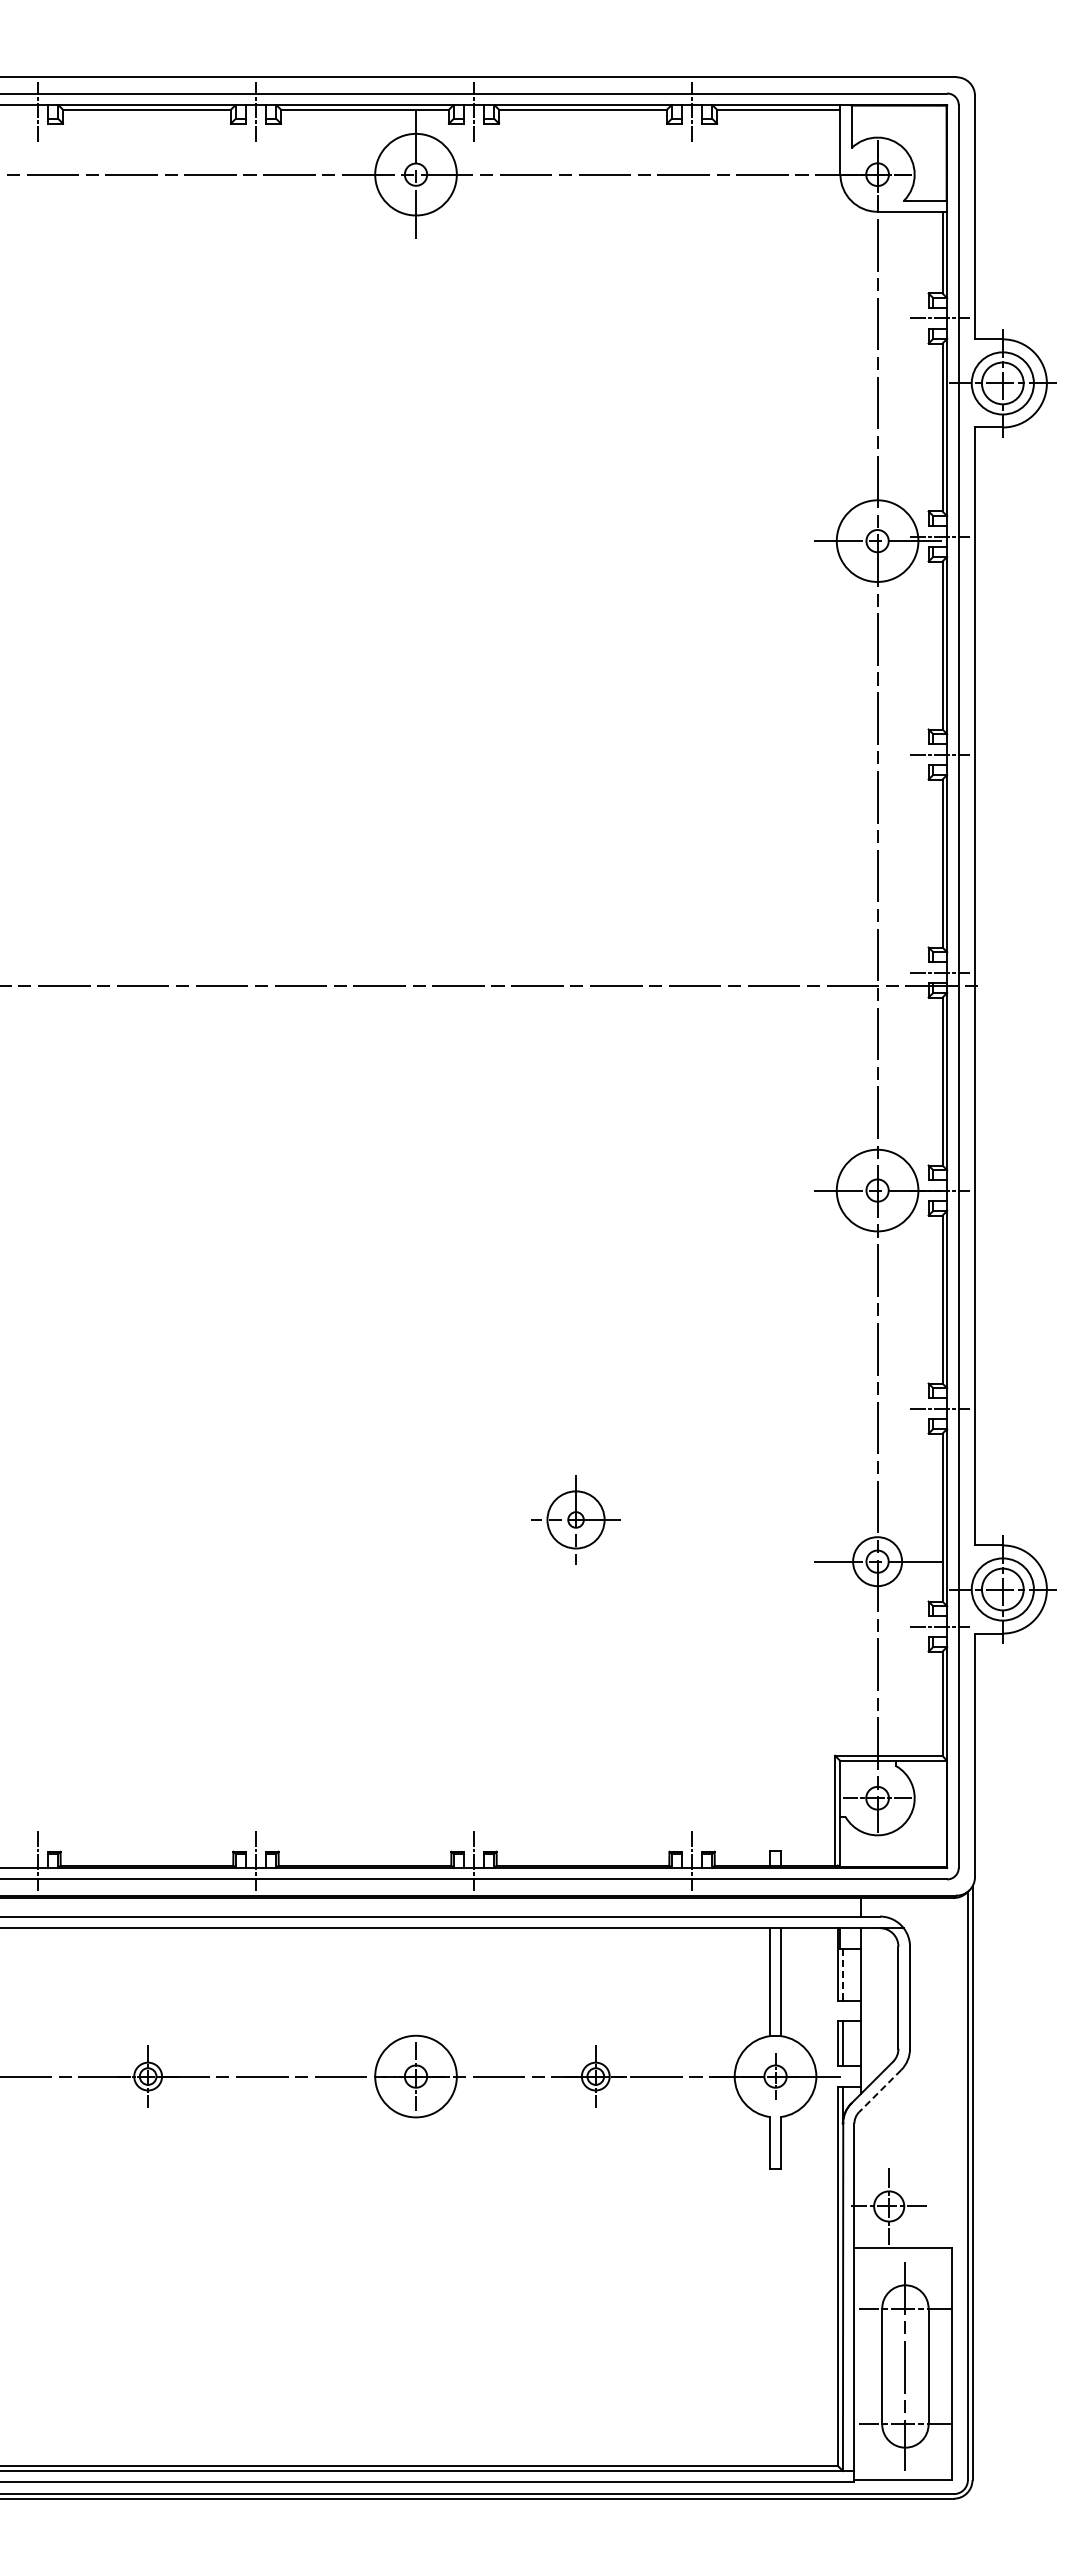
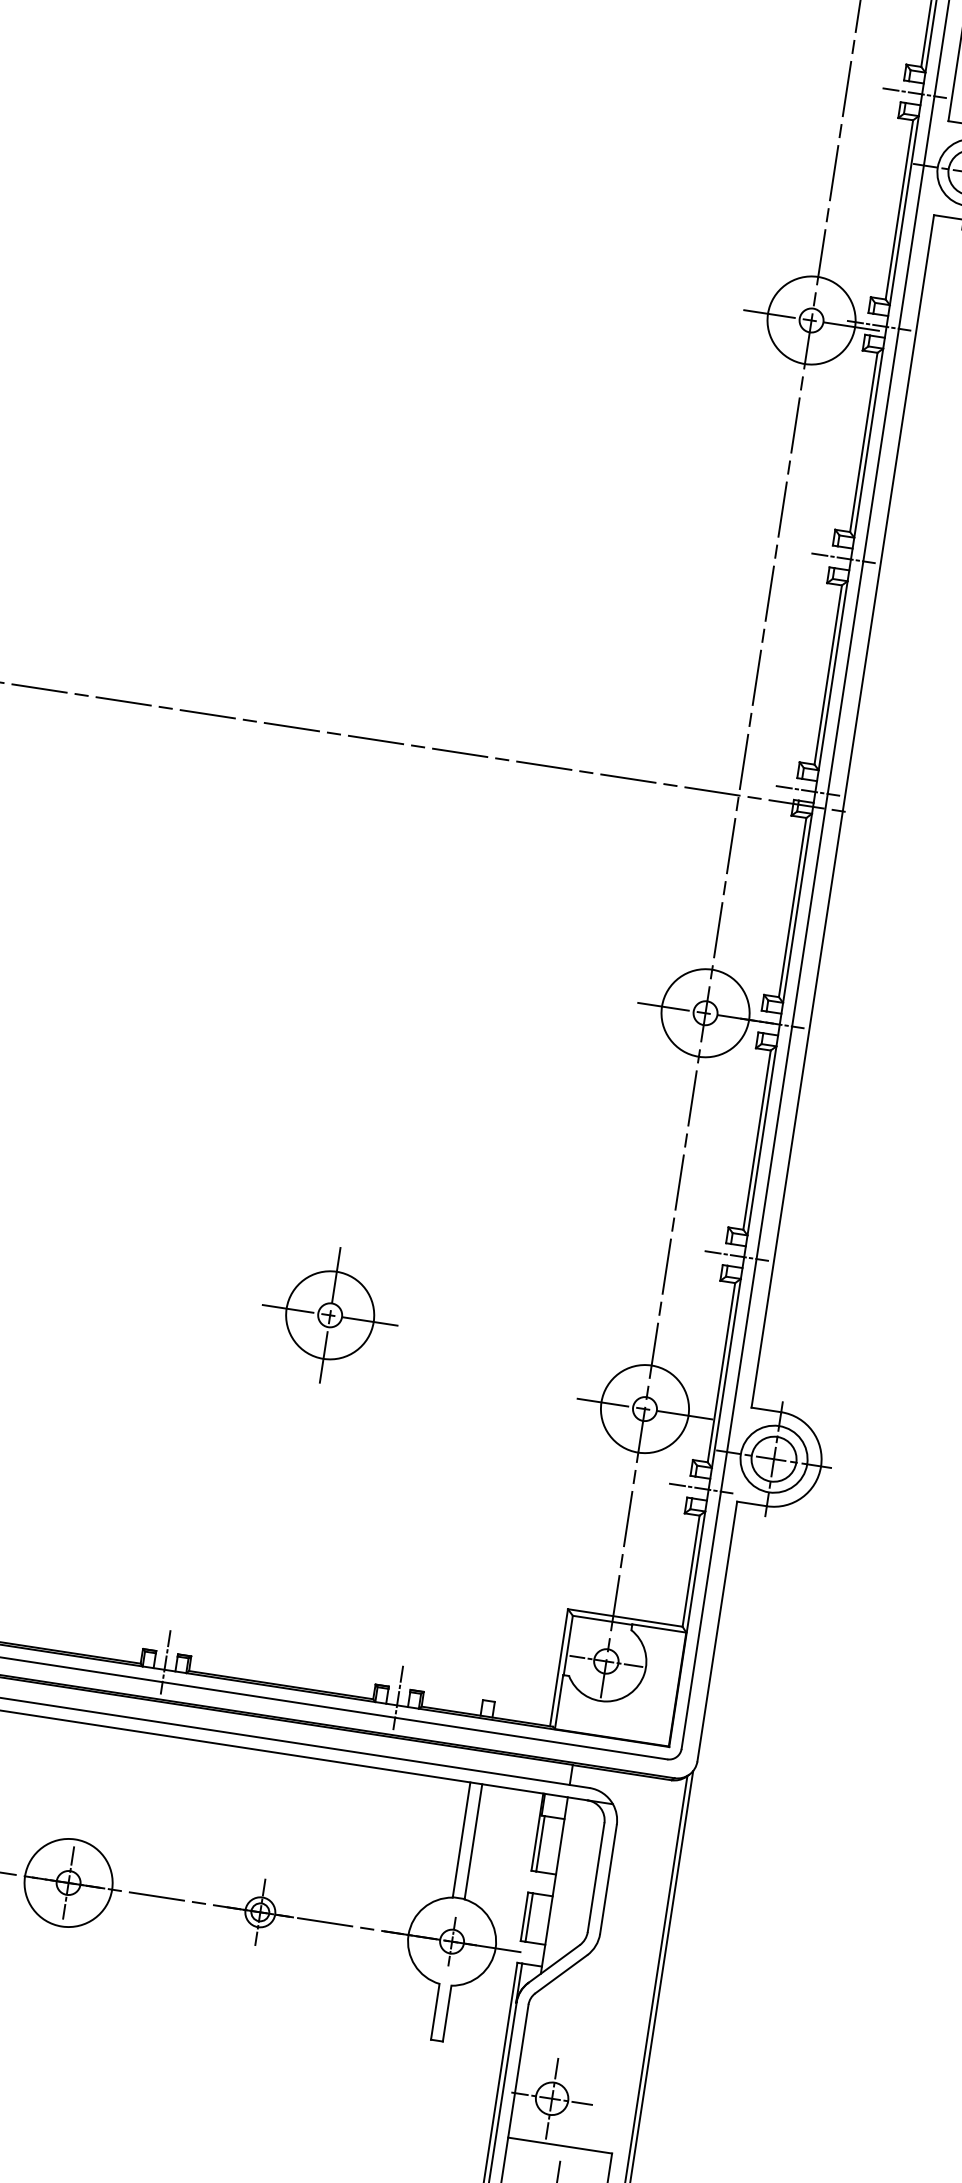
part: (575, 1519) -> (329, 1314), size x1.43
circle: (877, 1561) -> (644, 1408), size x1.67
line: (842, 1974) -> (540, 1843), dashed -> solid
line: (880, 2091) -> (561, 1974), dashed -> solid

